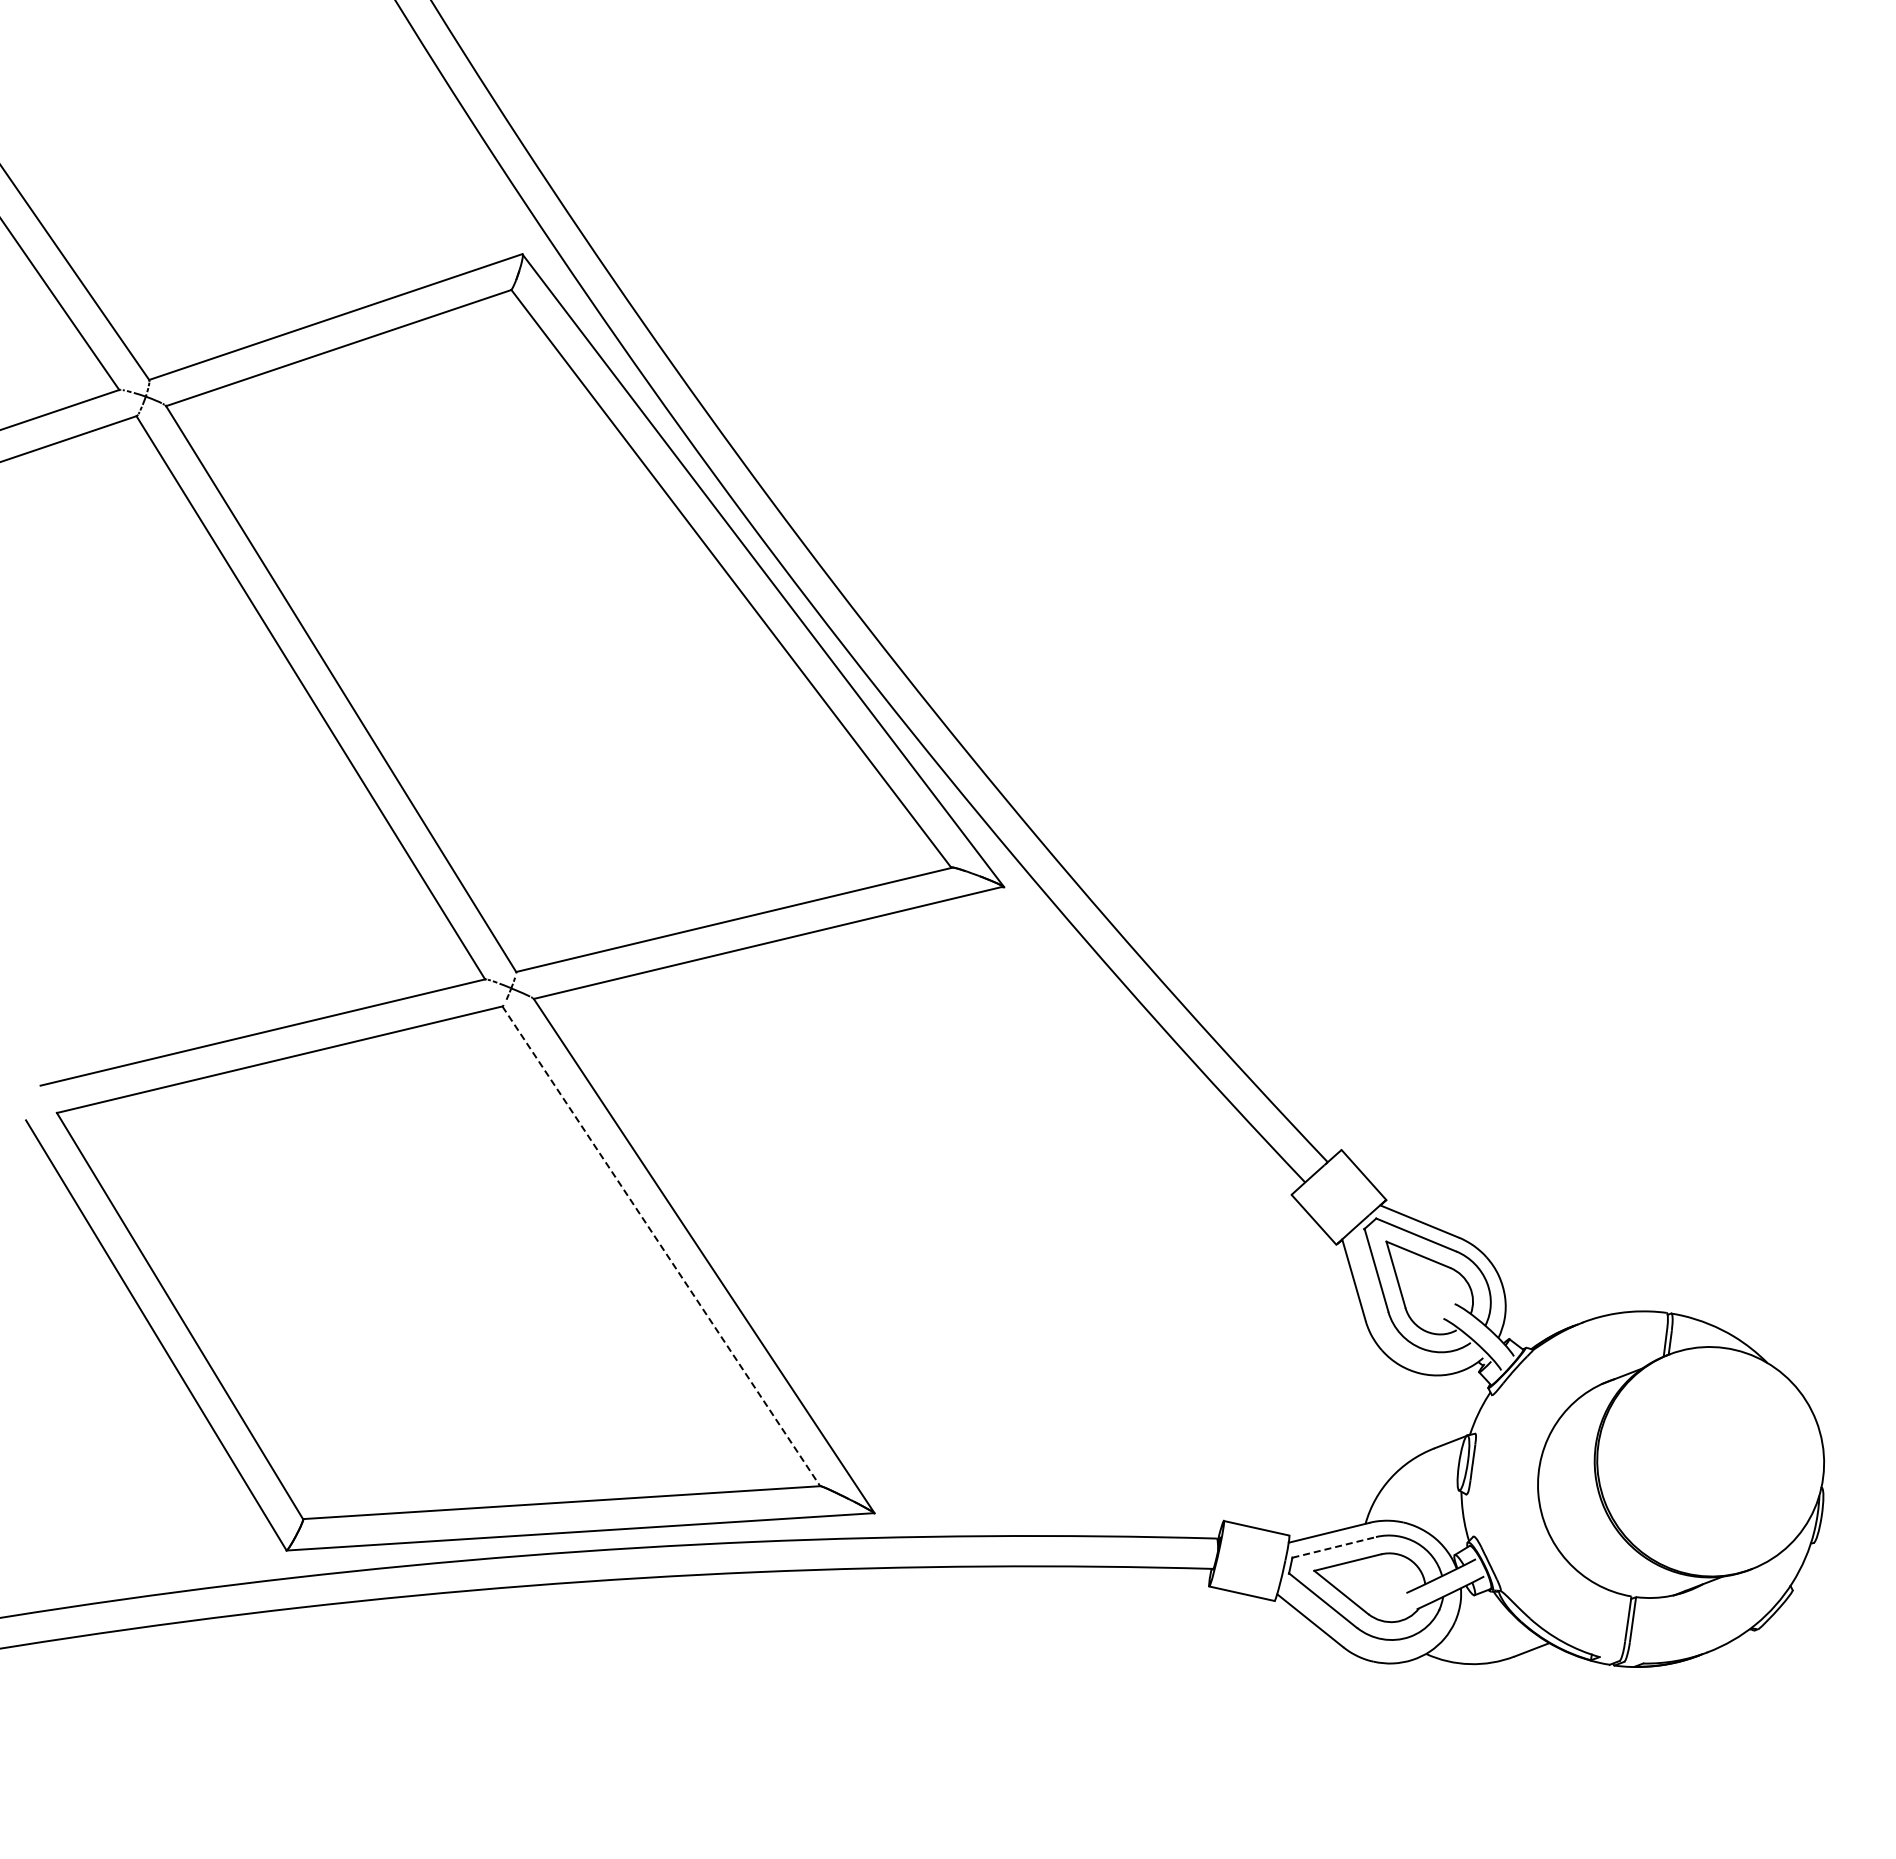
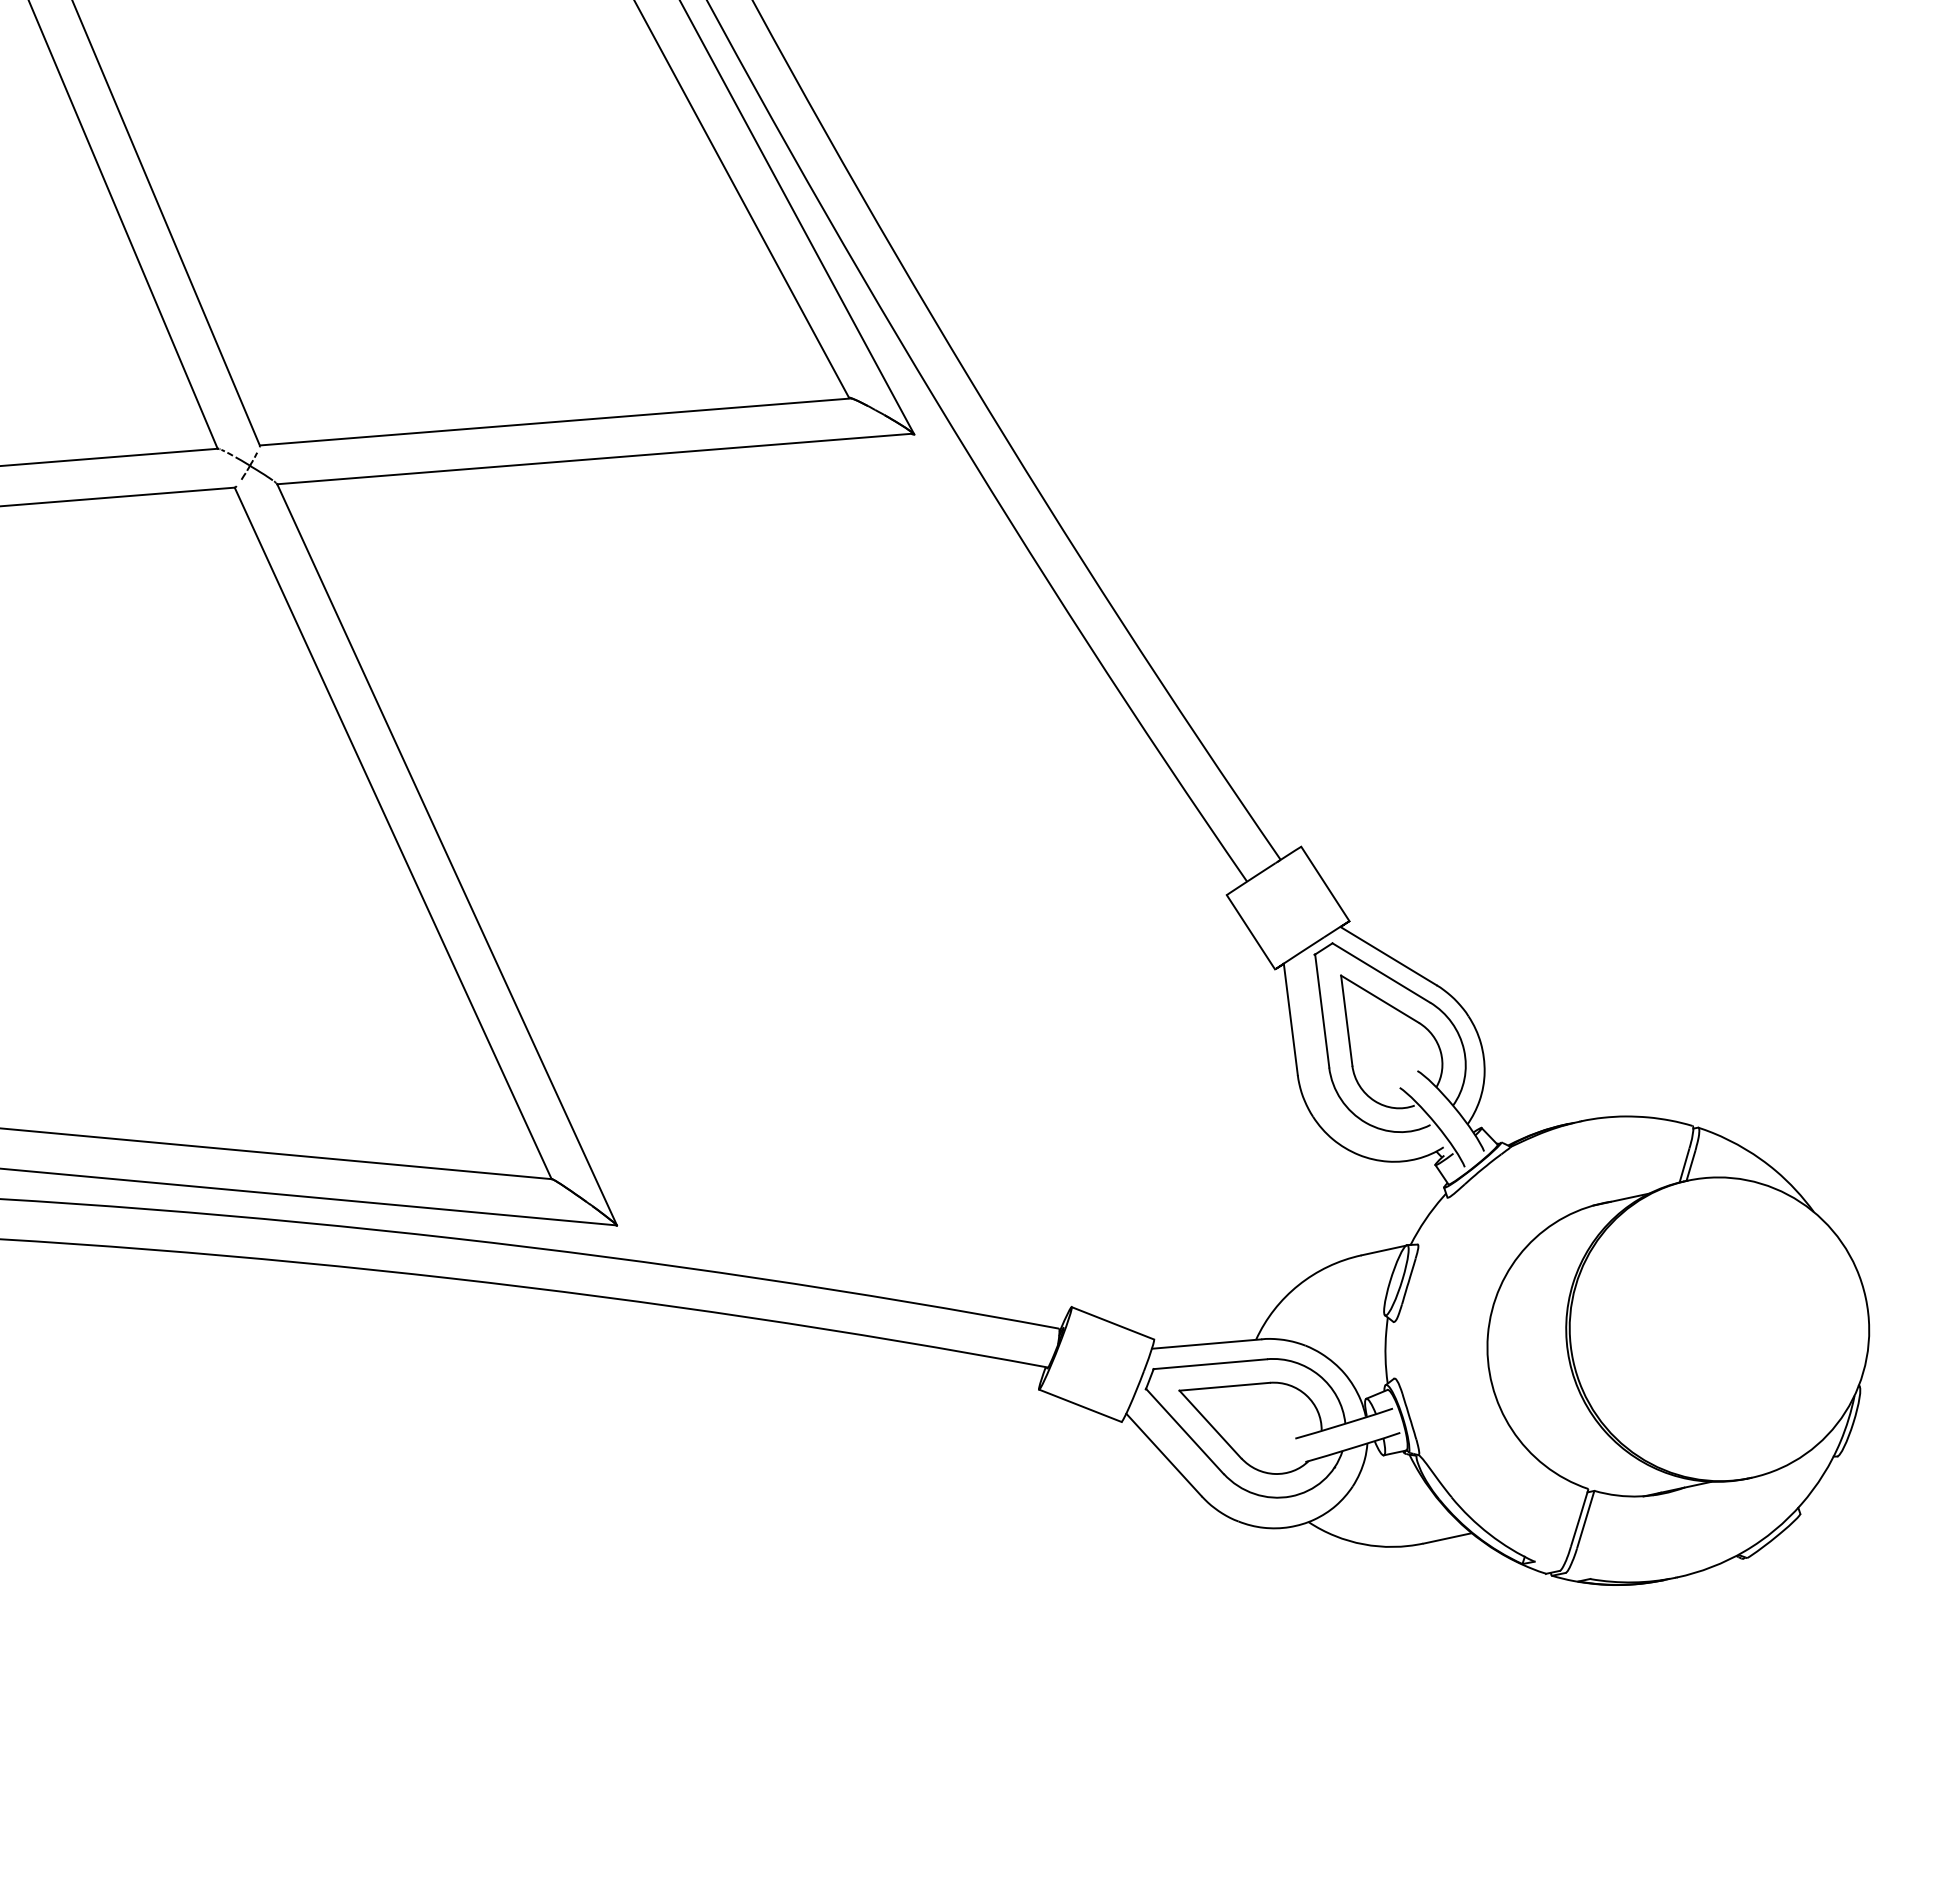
line: (661, 1246) -> (393, 833), dashed -> solid
line: (1334, 1547) -> (1210, 1364), dashed -> solid

